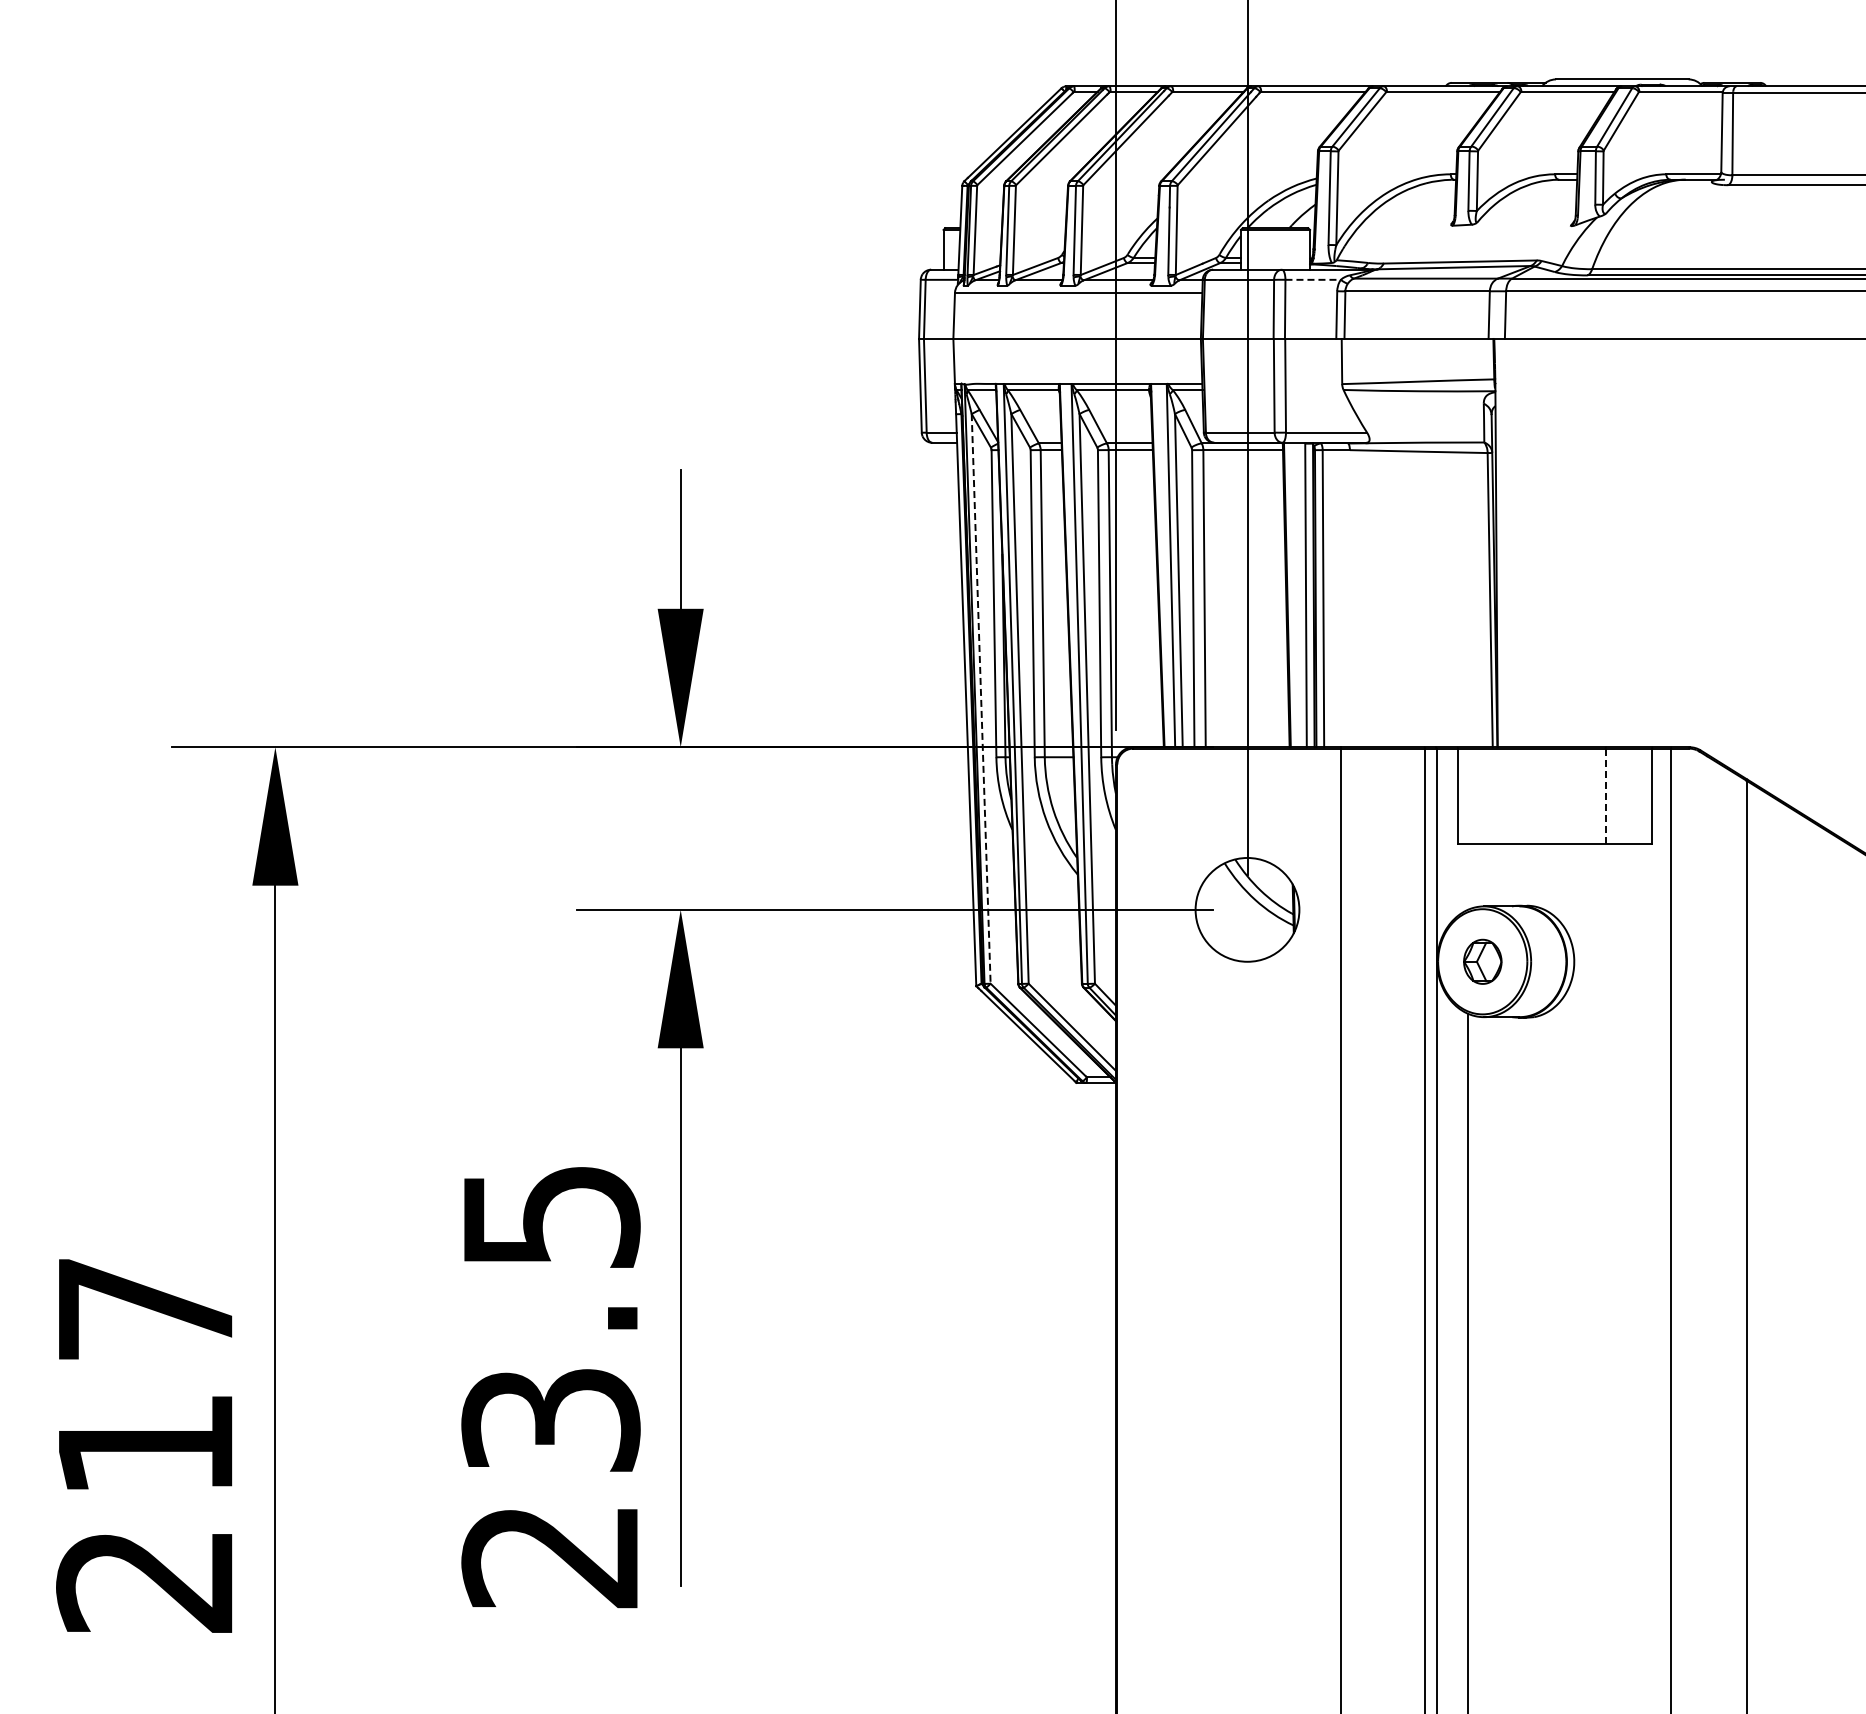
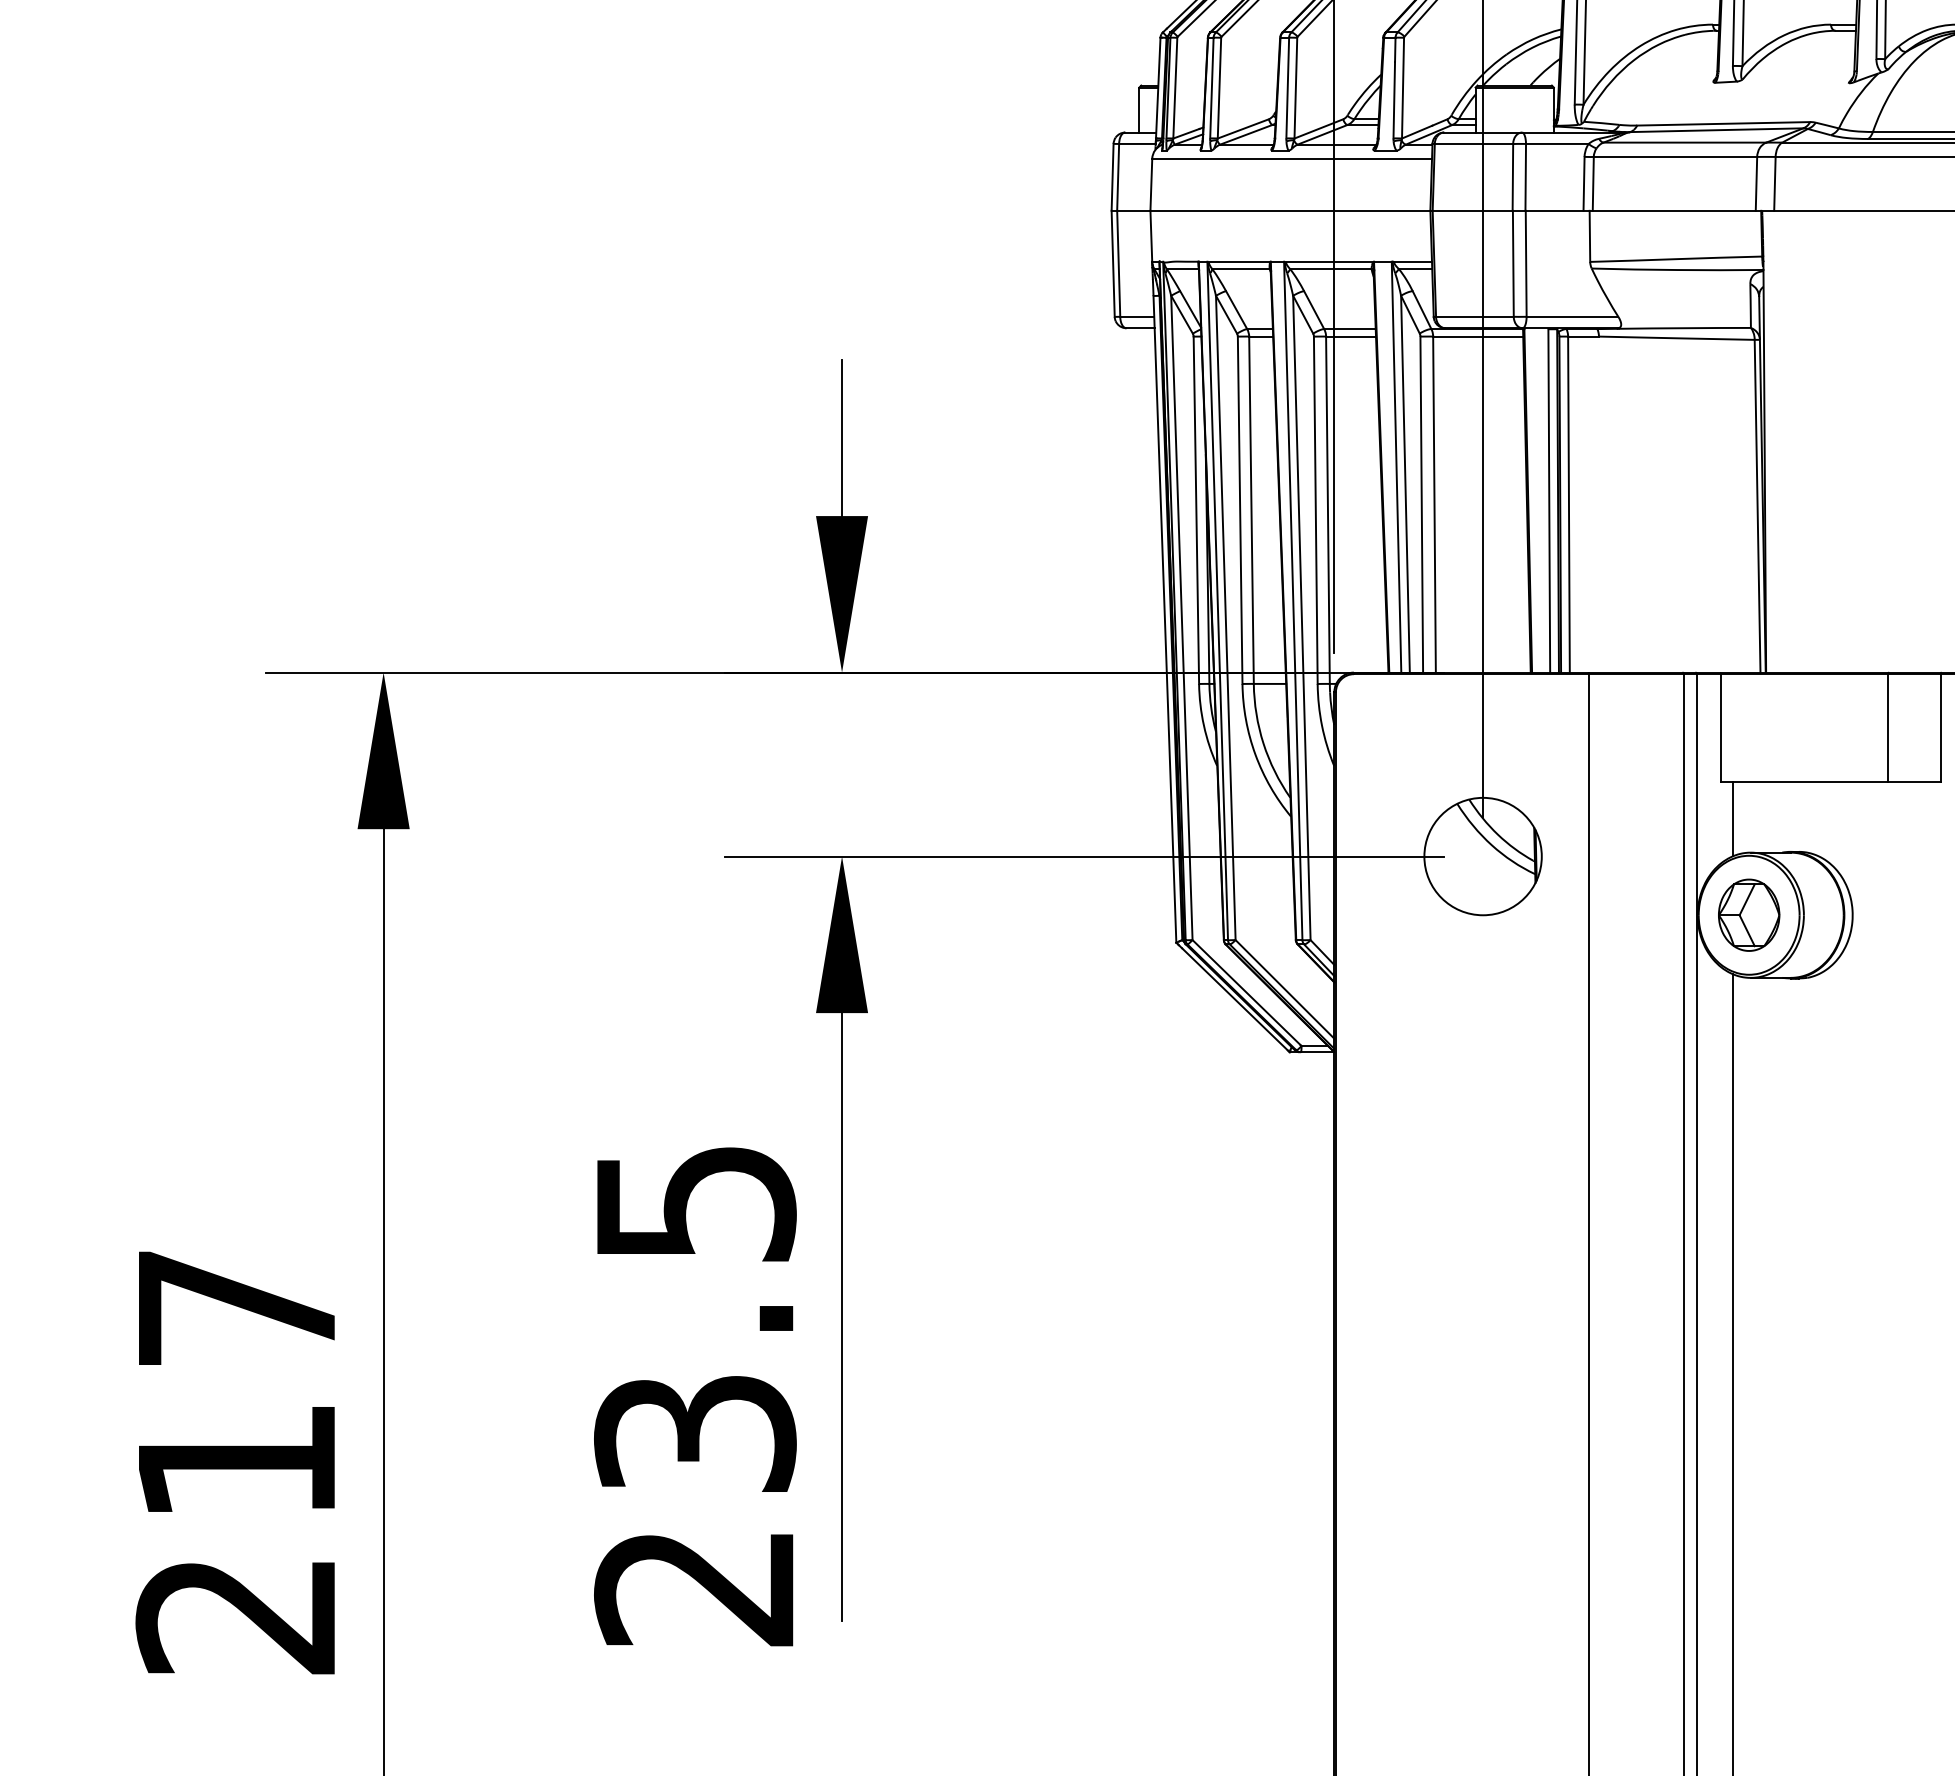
line: (1313, 279) -> (1557, 143), dashed -> solid
line: (981, 698) -> (1182, 617), dashed -> solid
line: (1605, 796) -> (1887, 728), dashed -> solid
line: (1468, 876) -> (1733, 818), added
part: (1482, 961) -> (1748, 914), size x1.43

